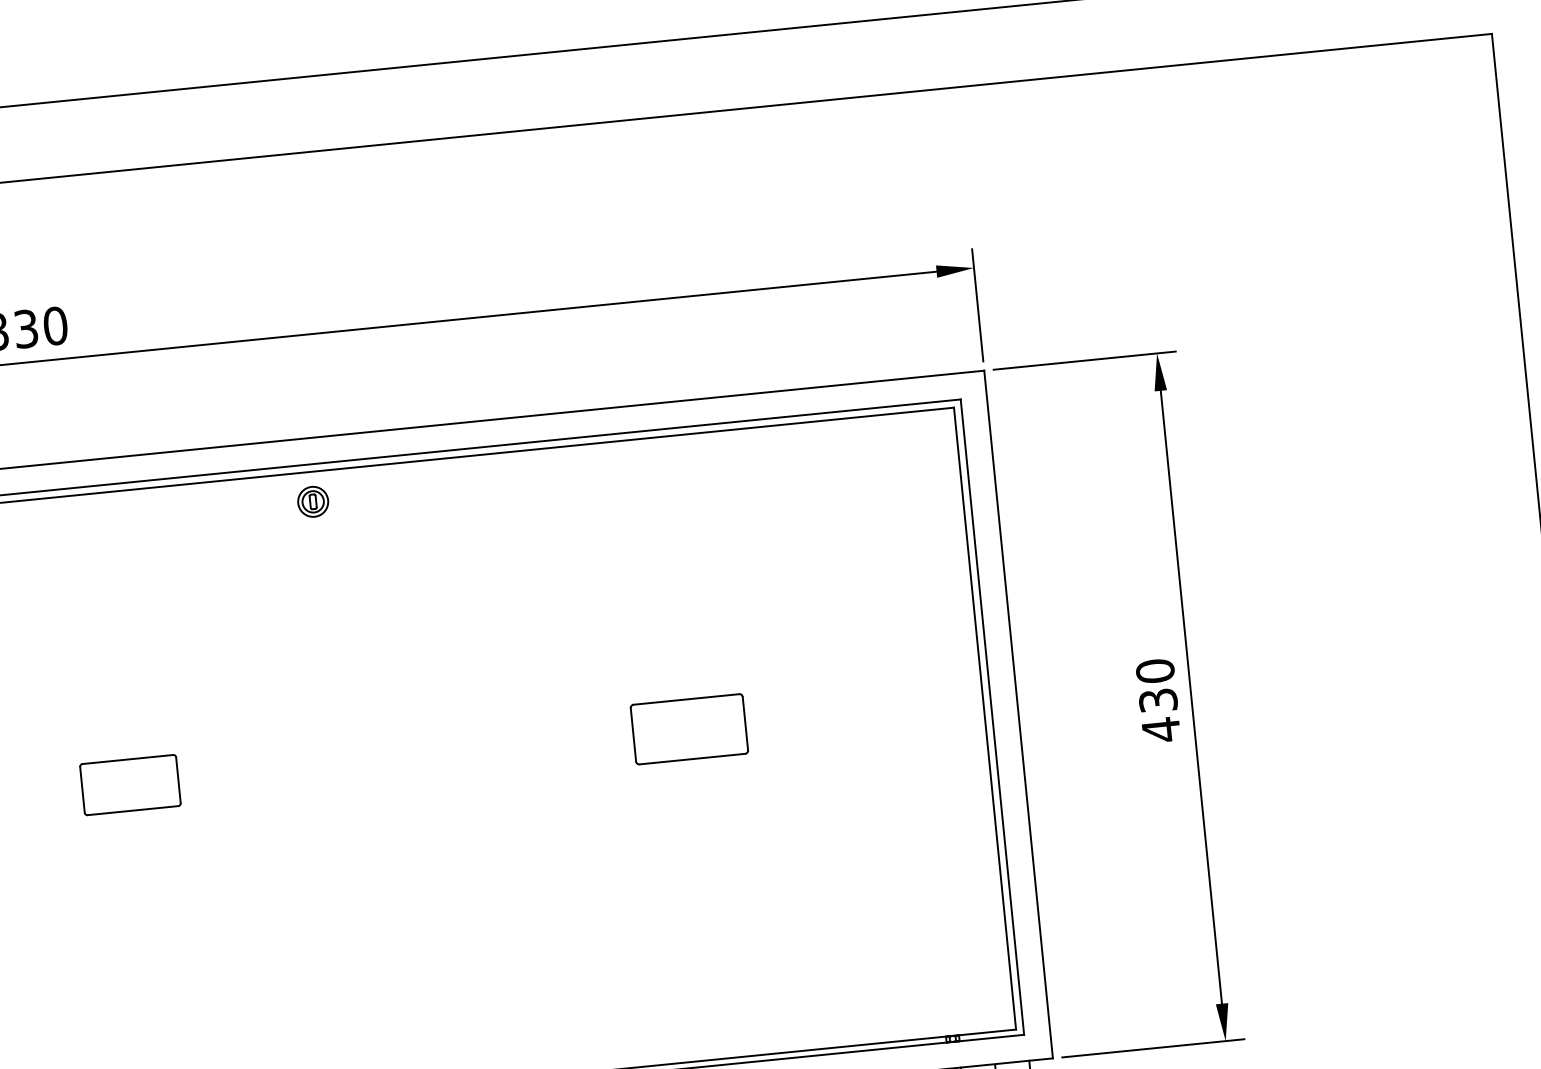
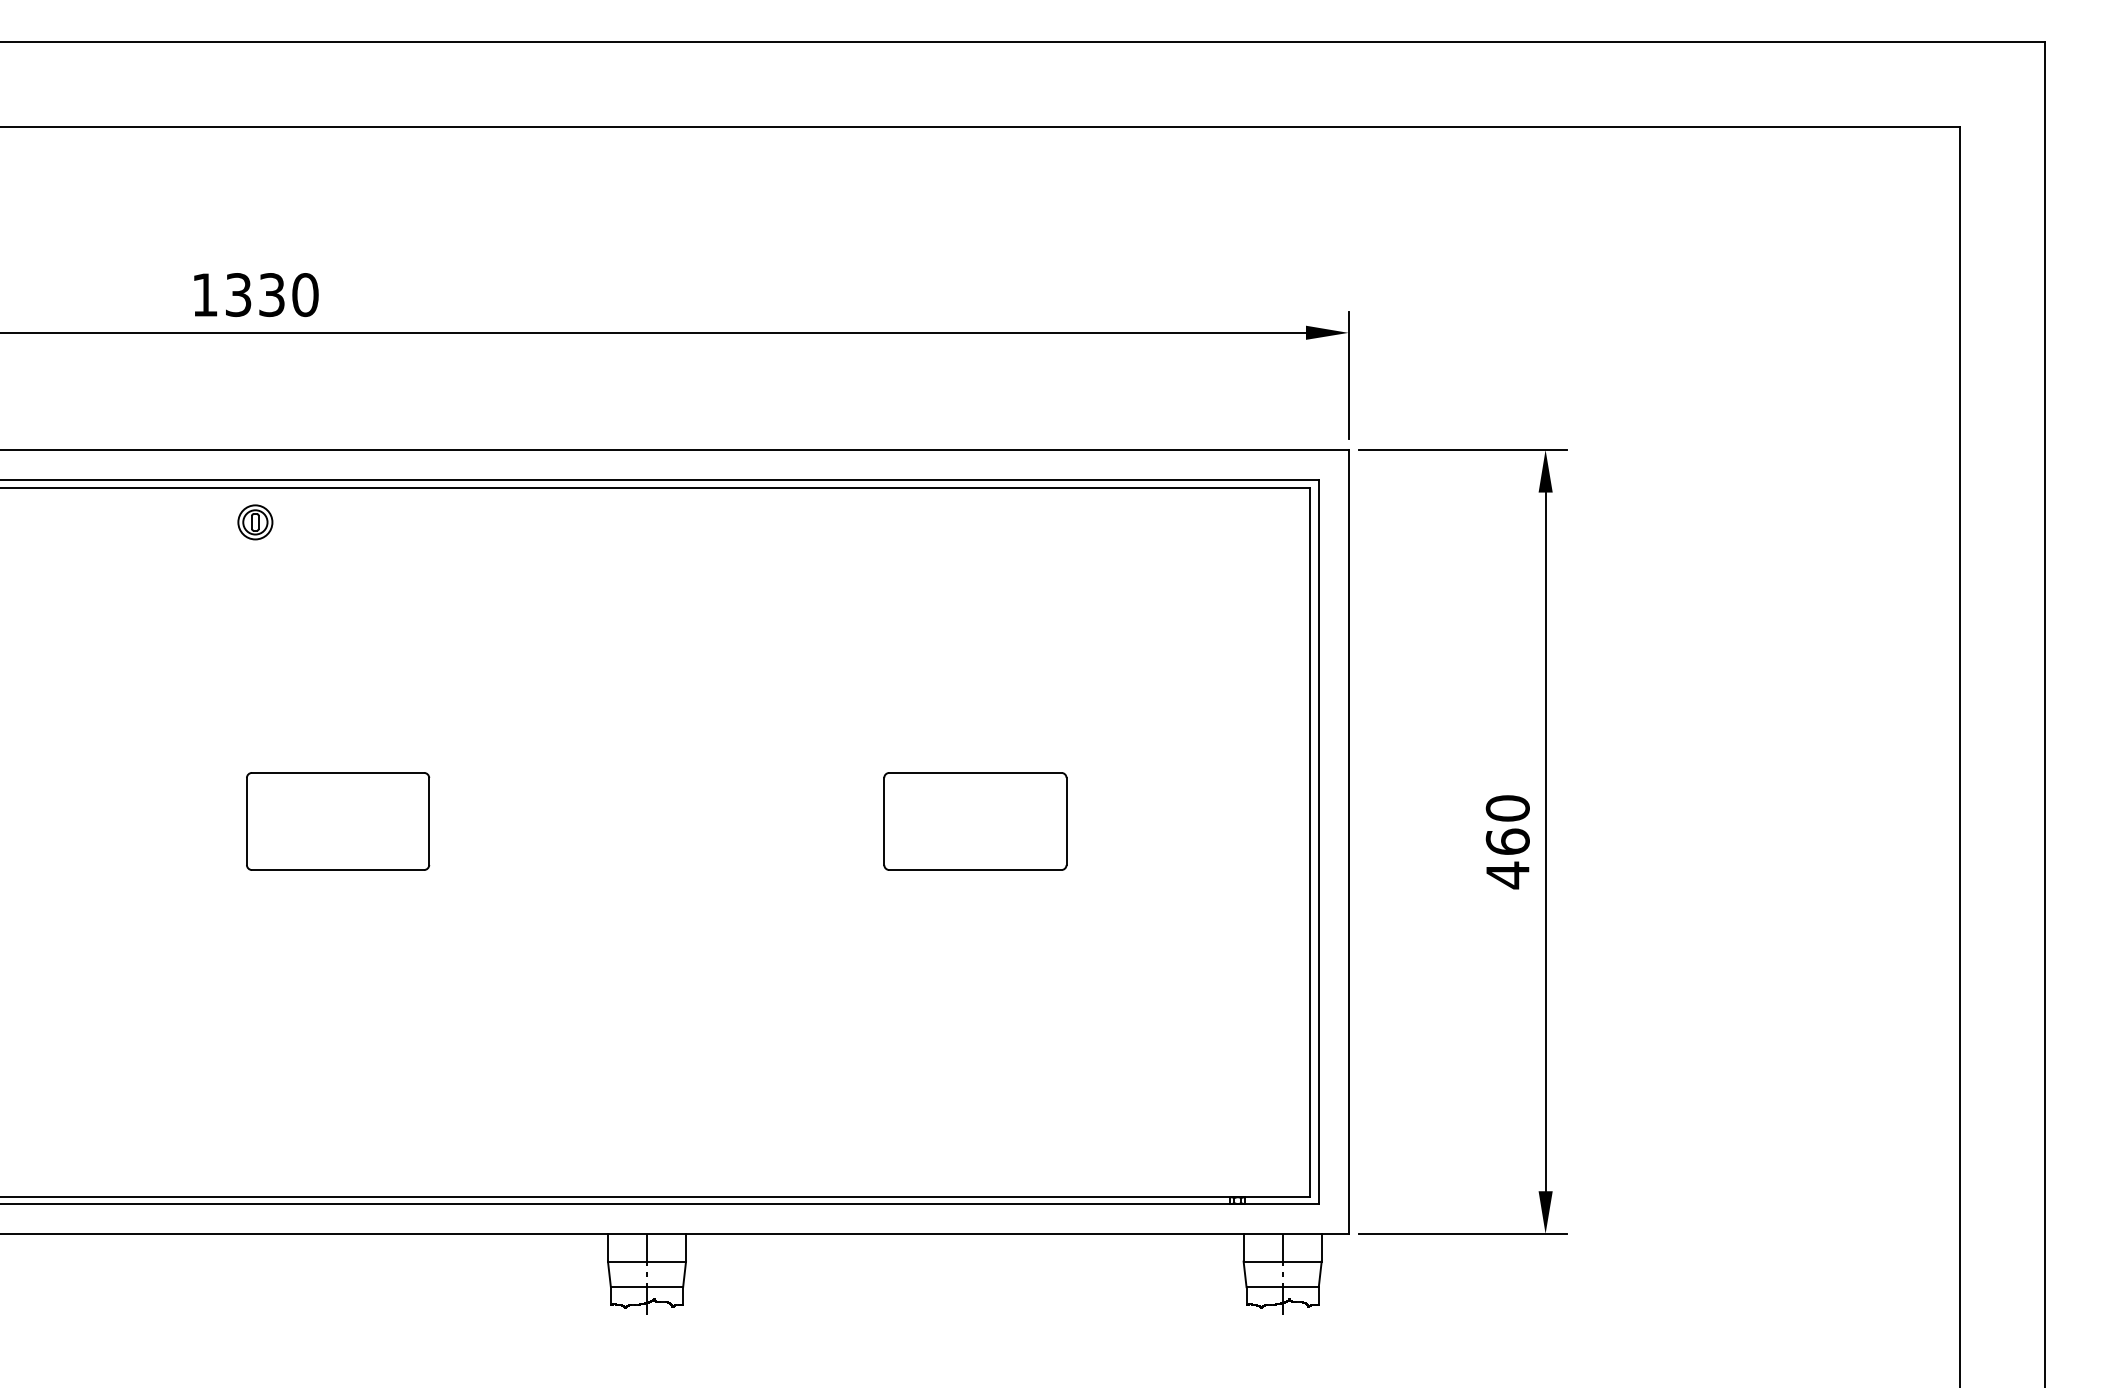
part: (313, 501) -> (255, 522), moved
text: (1157, 700) -> (1507, 841), 430 -> 460
part: (689, 729) -> (975, 821), size x1.43
part: (130, 785) -> (338, 821), size x1.67

